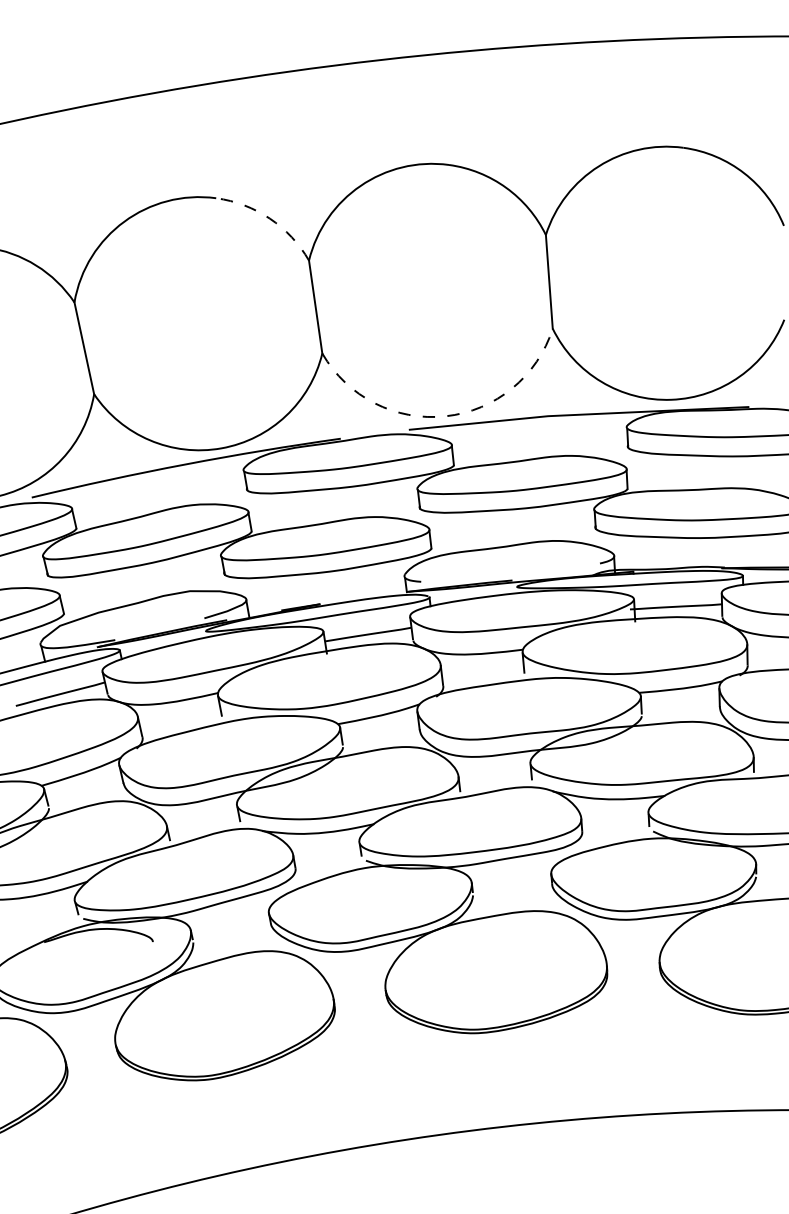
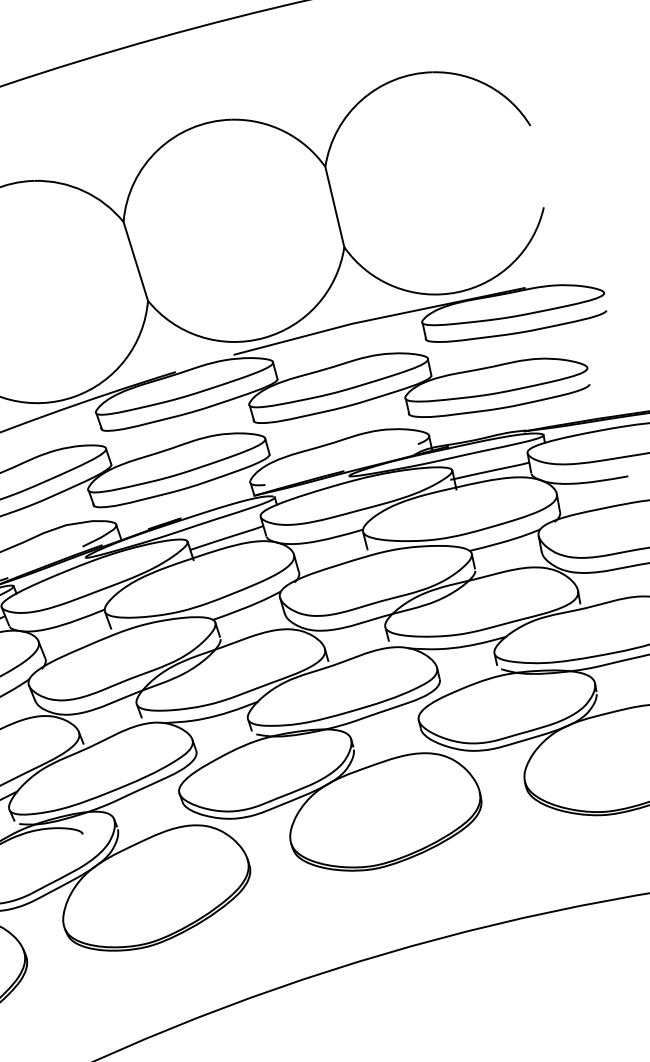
arc: (269, 218) -> (83, 191), dashed -> solid
arc: (445, 416) -> (263, 338), dashed -> solid

